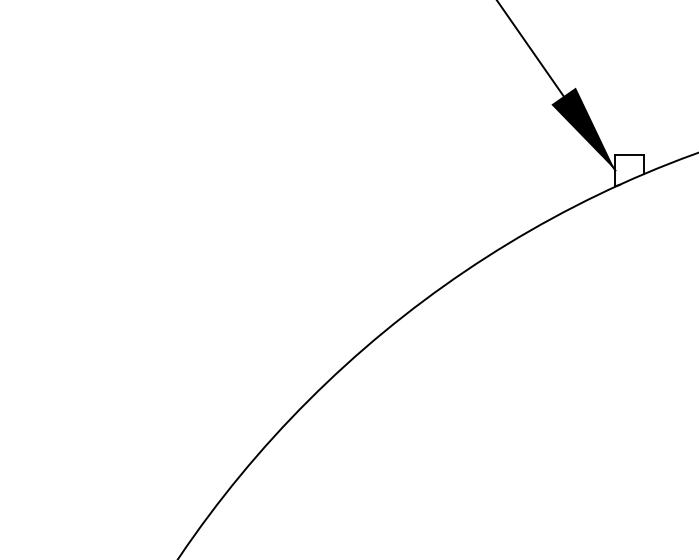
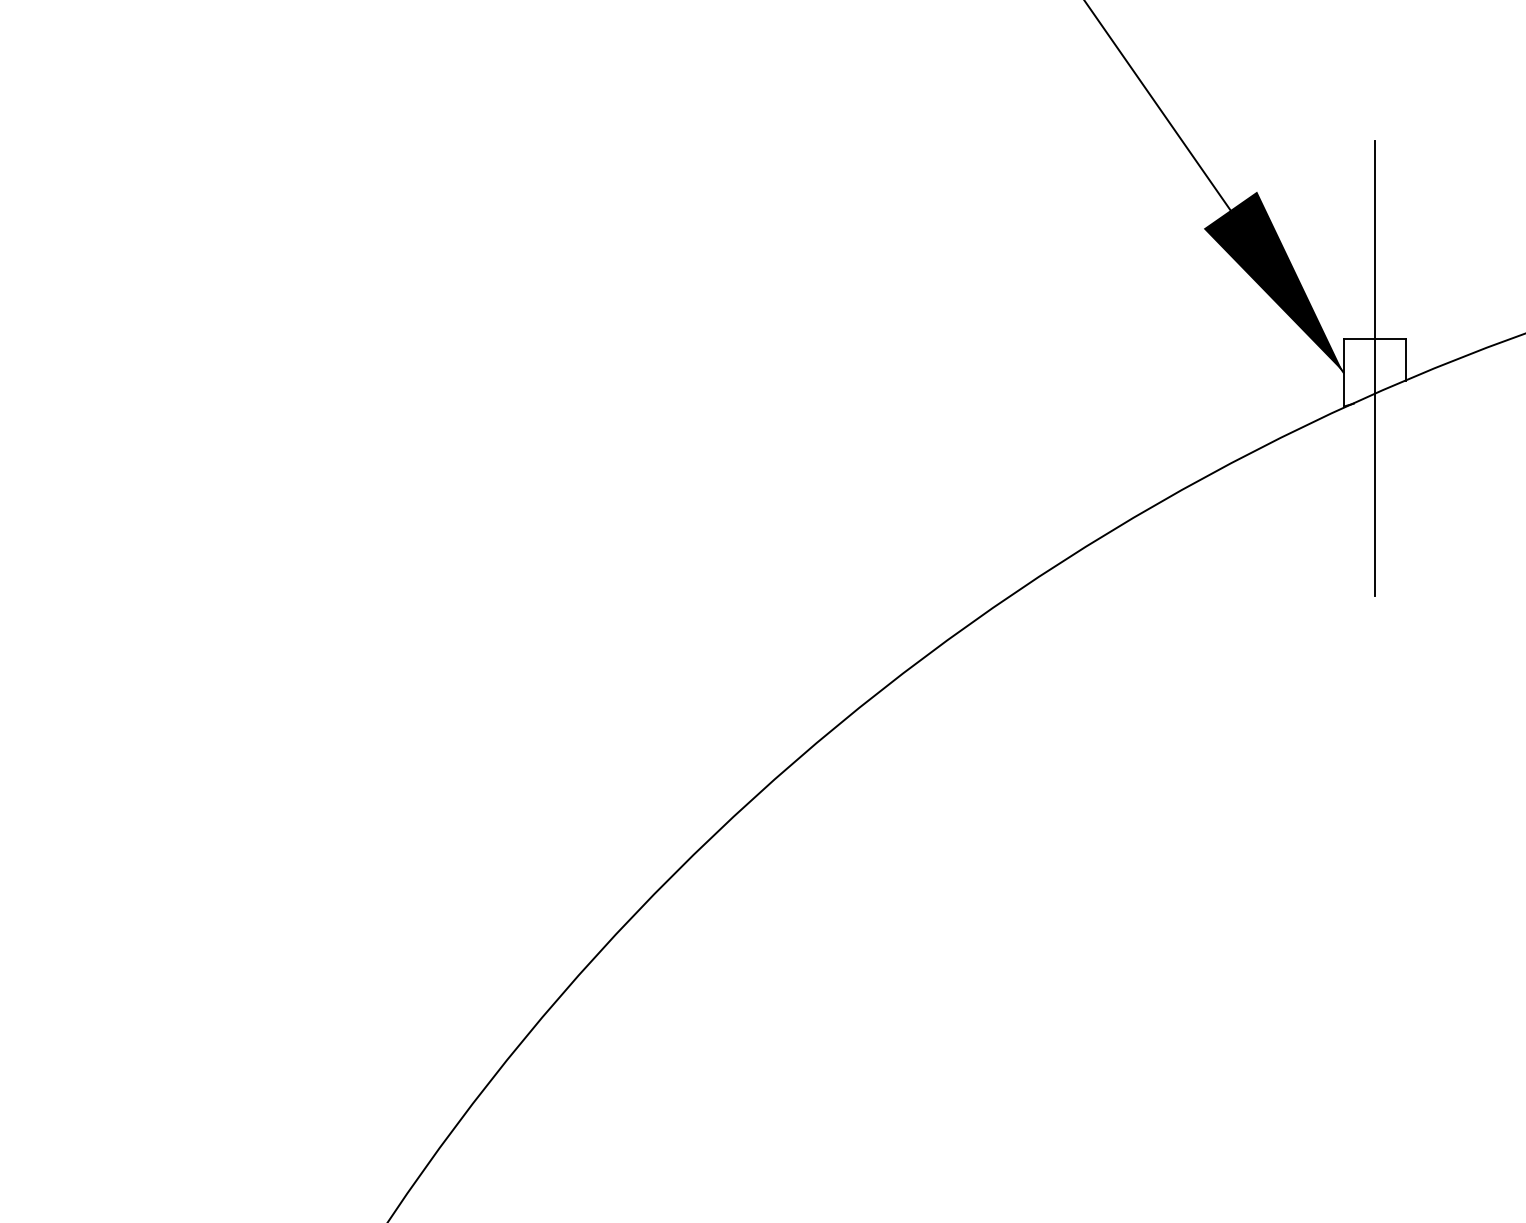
line: (629, 168) -> (1374, 368), added

